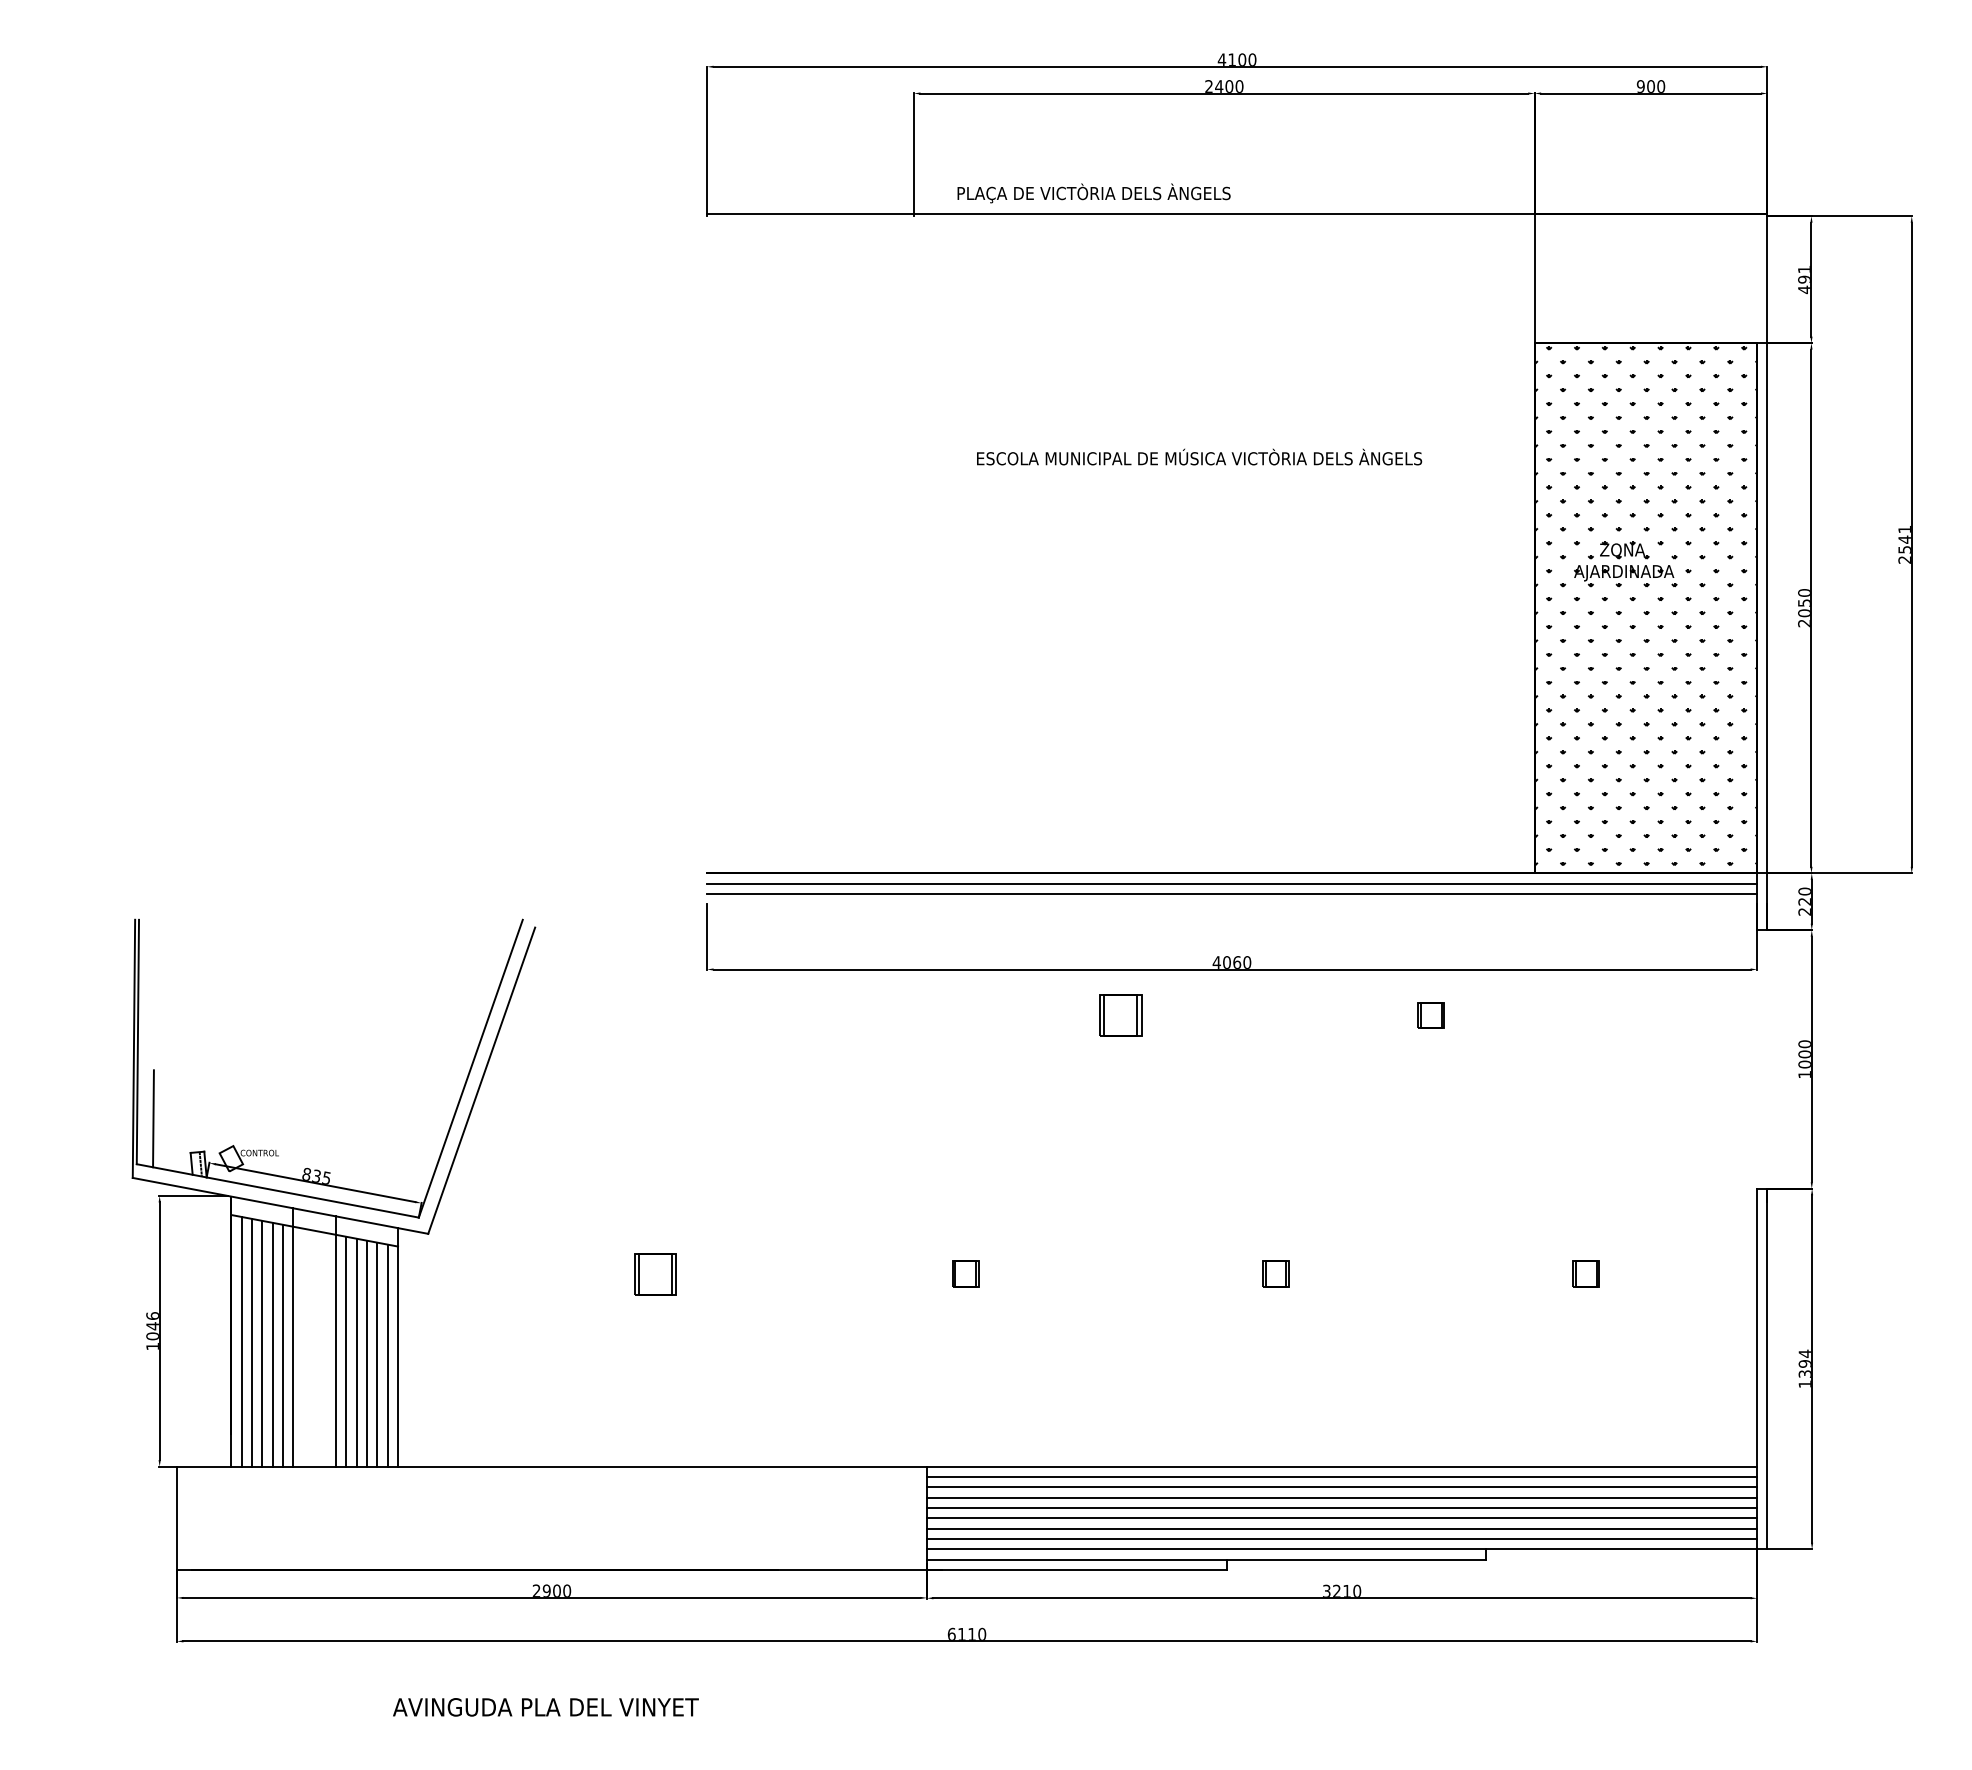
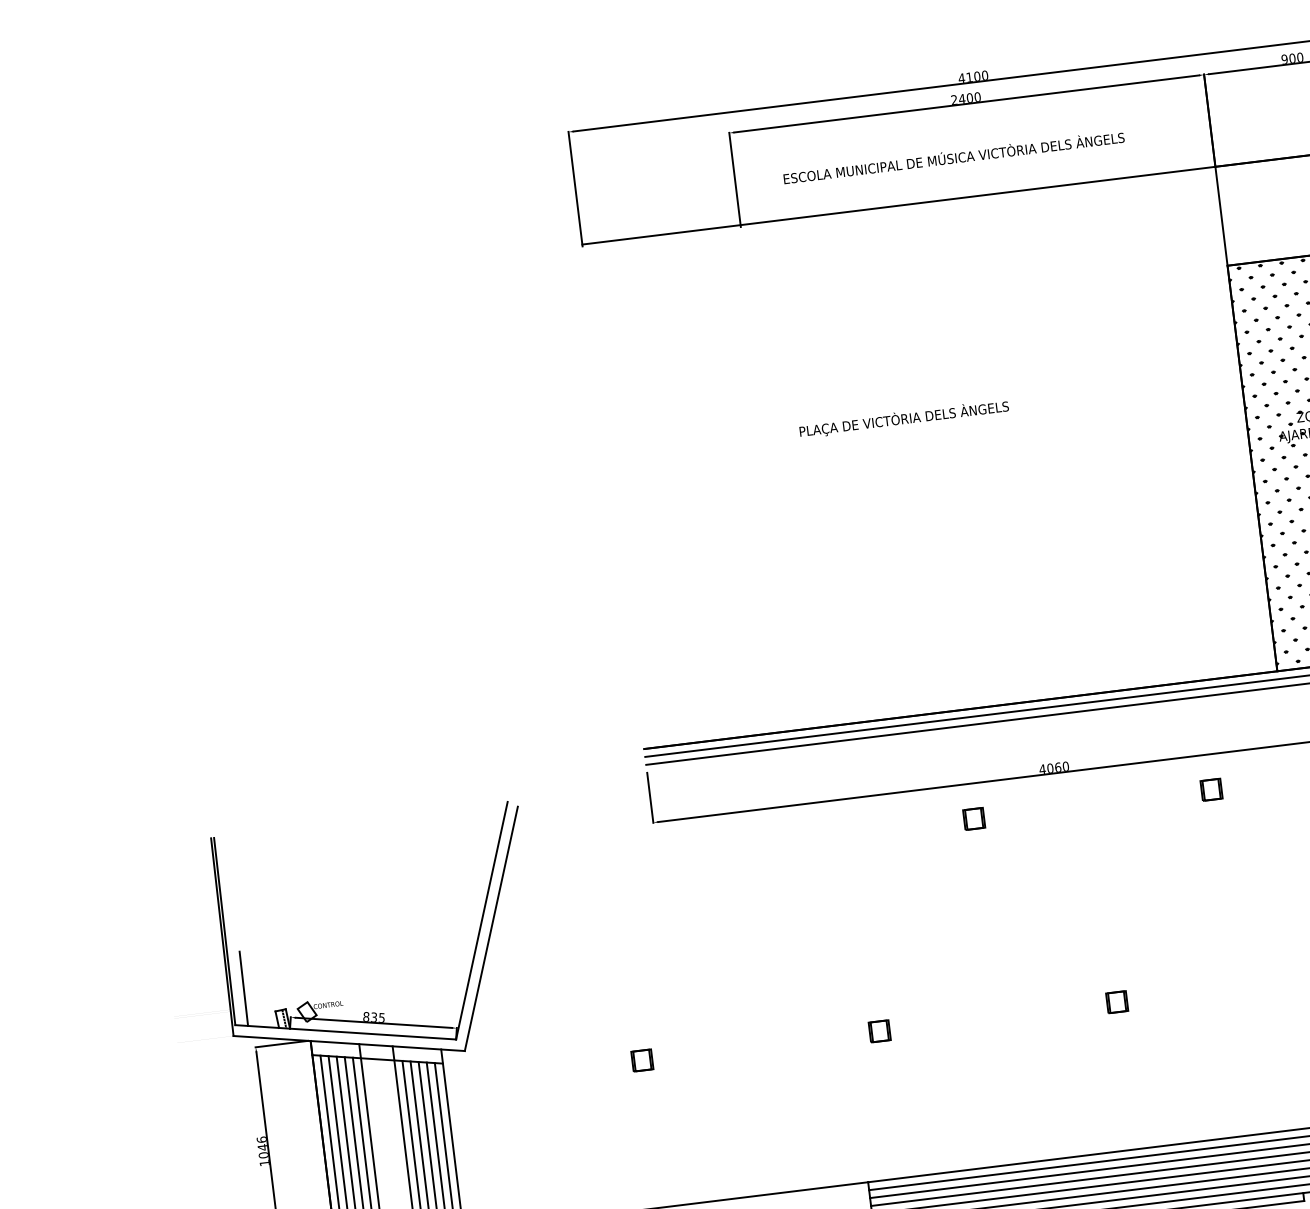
text: (1093, 193) -> (903, 419), moved
text: (1199, 456) -> (953, 156), moved
part: (1120, 1015) -> (973, 818), size x0.62
part: (654, 1273) -> (641, 1060), size x0.62

